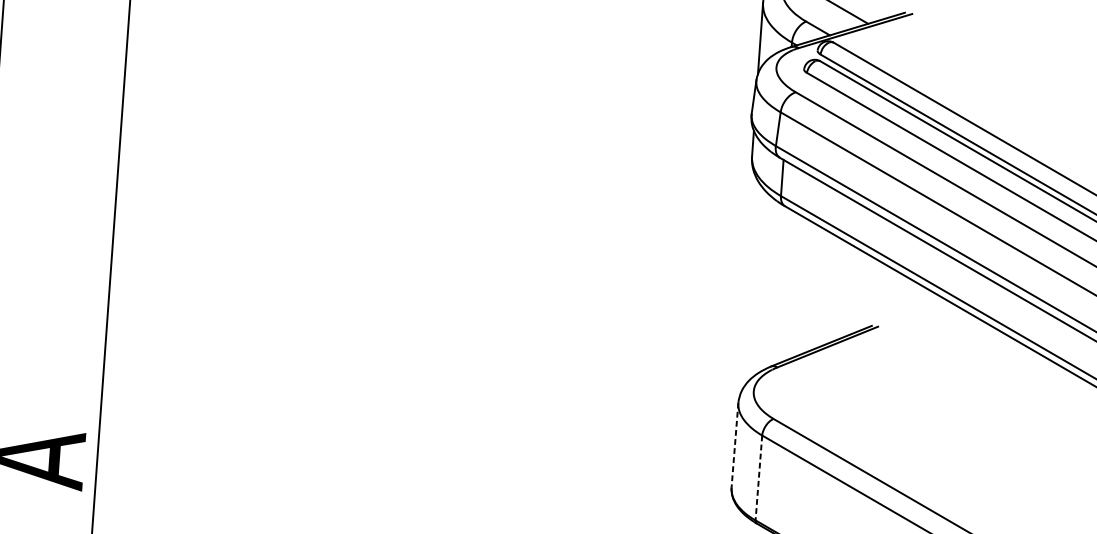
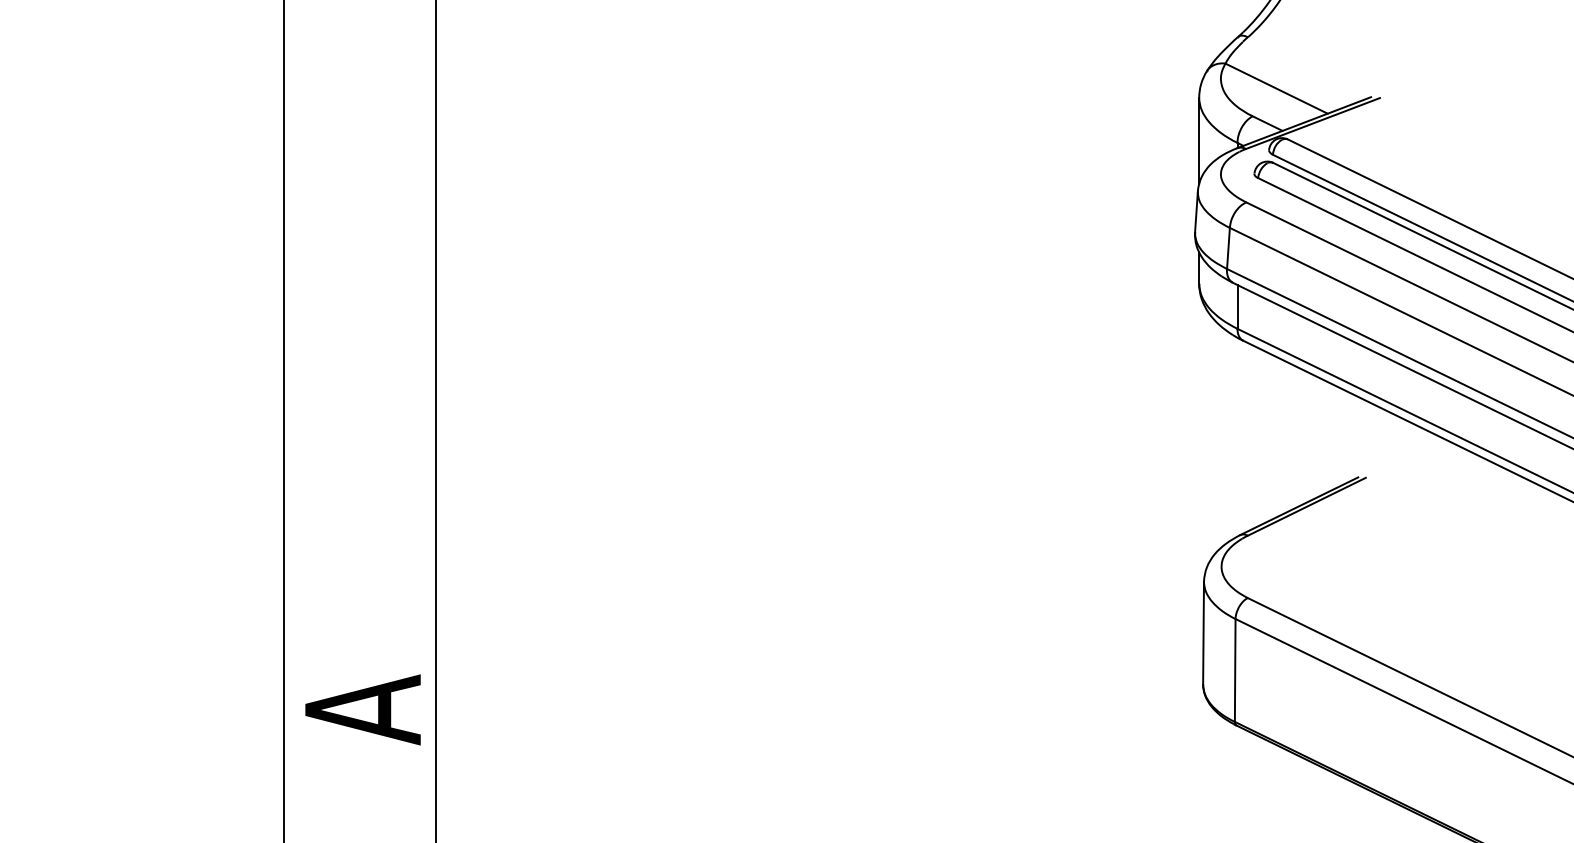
line: (734, 445) -> (1203, 633), dashed -> solid
line: (759, 478) -> (1235, 670), dashed -> solid

